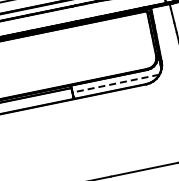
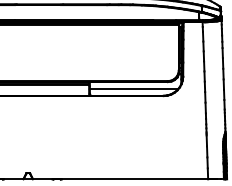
line: (115, 83) -> (133, 89), dashed -> solid

